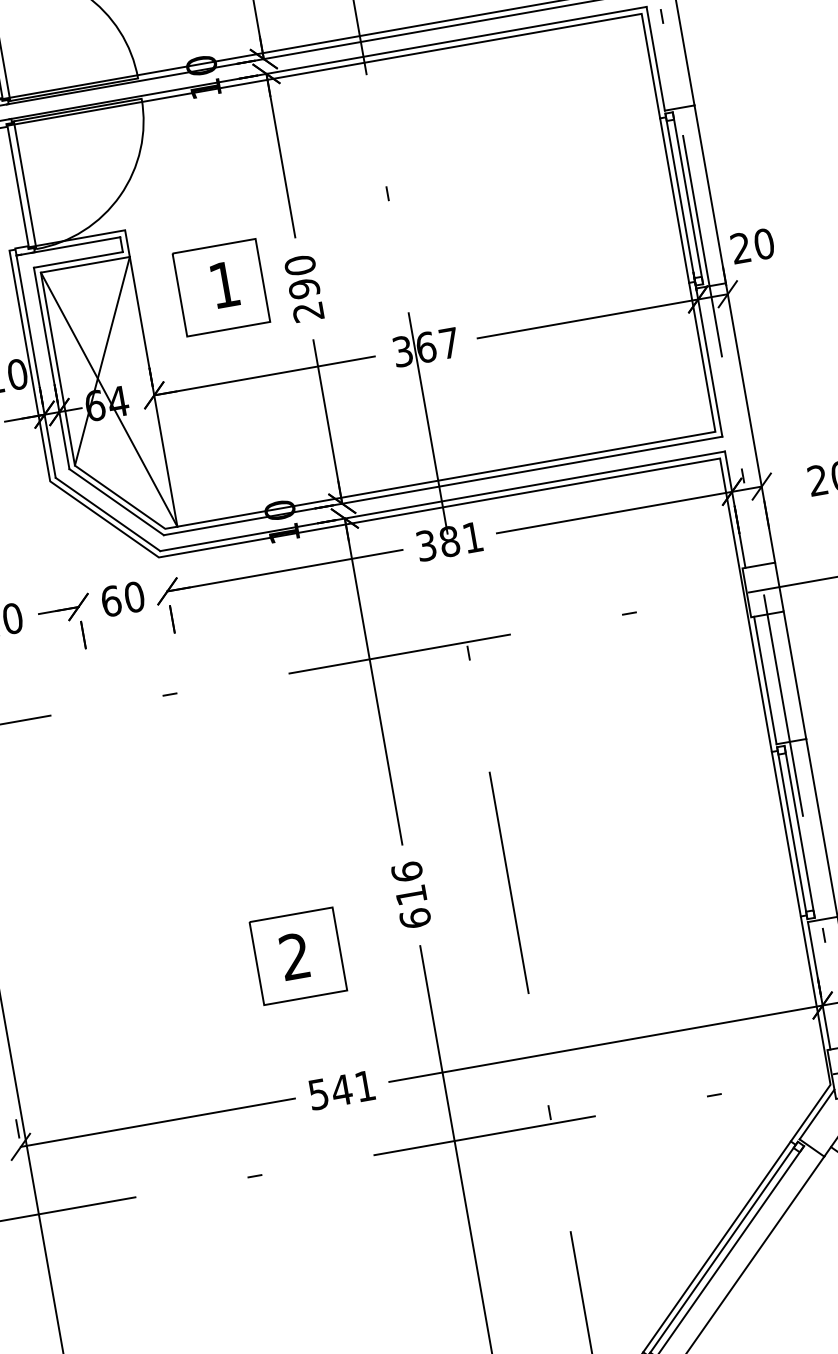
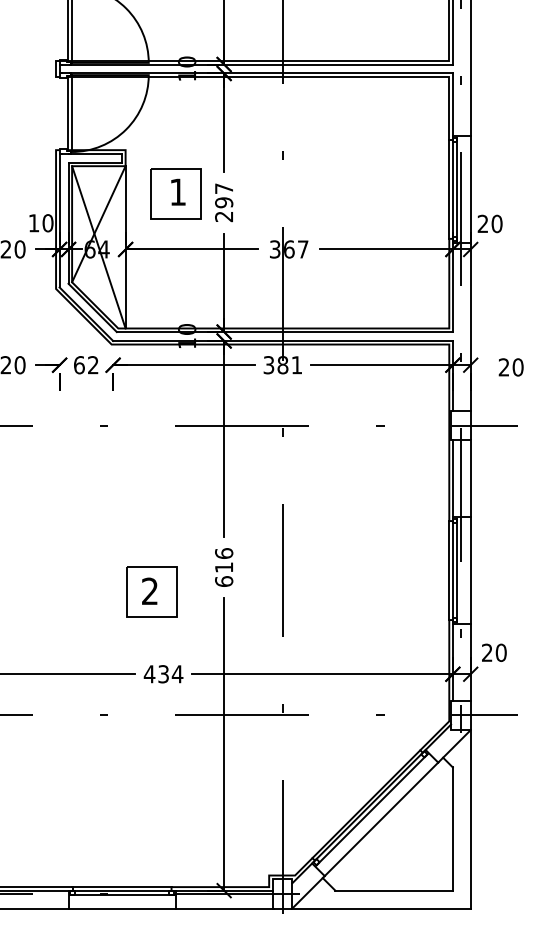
text: (300, 265) -> (224, 188), 290 -> 297
text: (133, 597) -> (92, 365), 60 -> 62
text: (341, 1090) -> (163, 674), 541 -> 434

